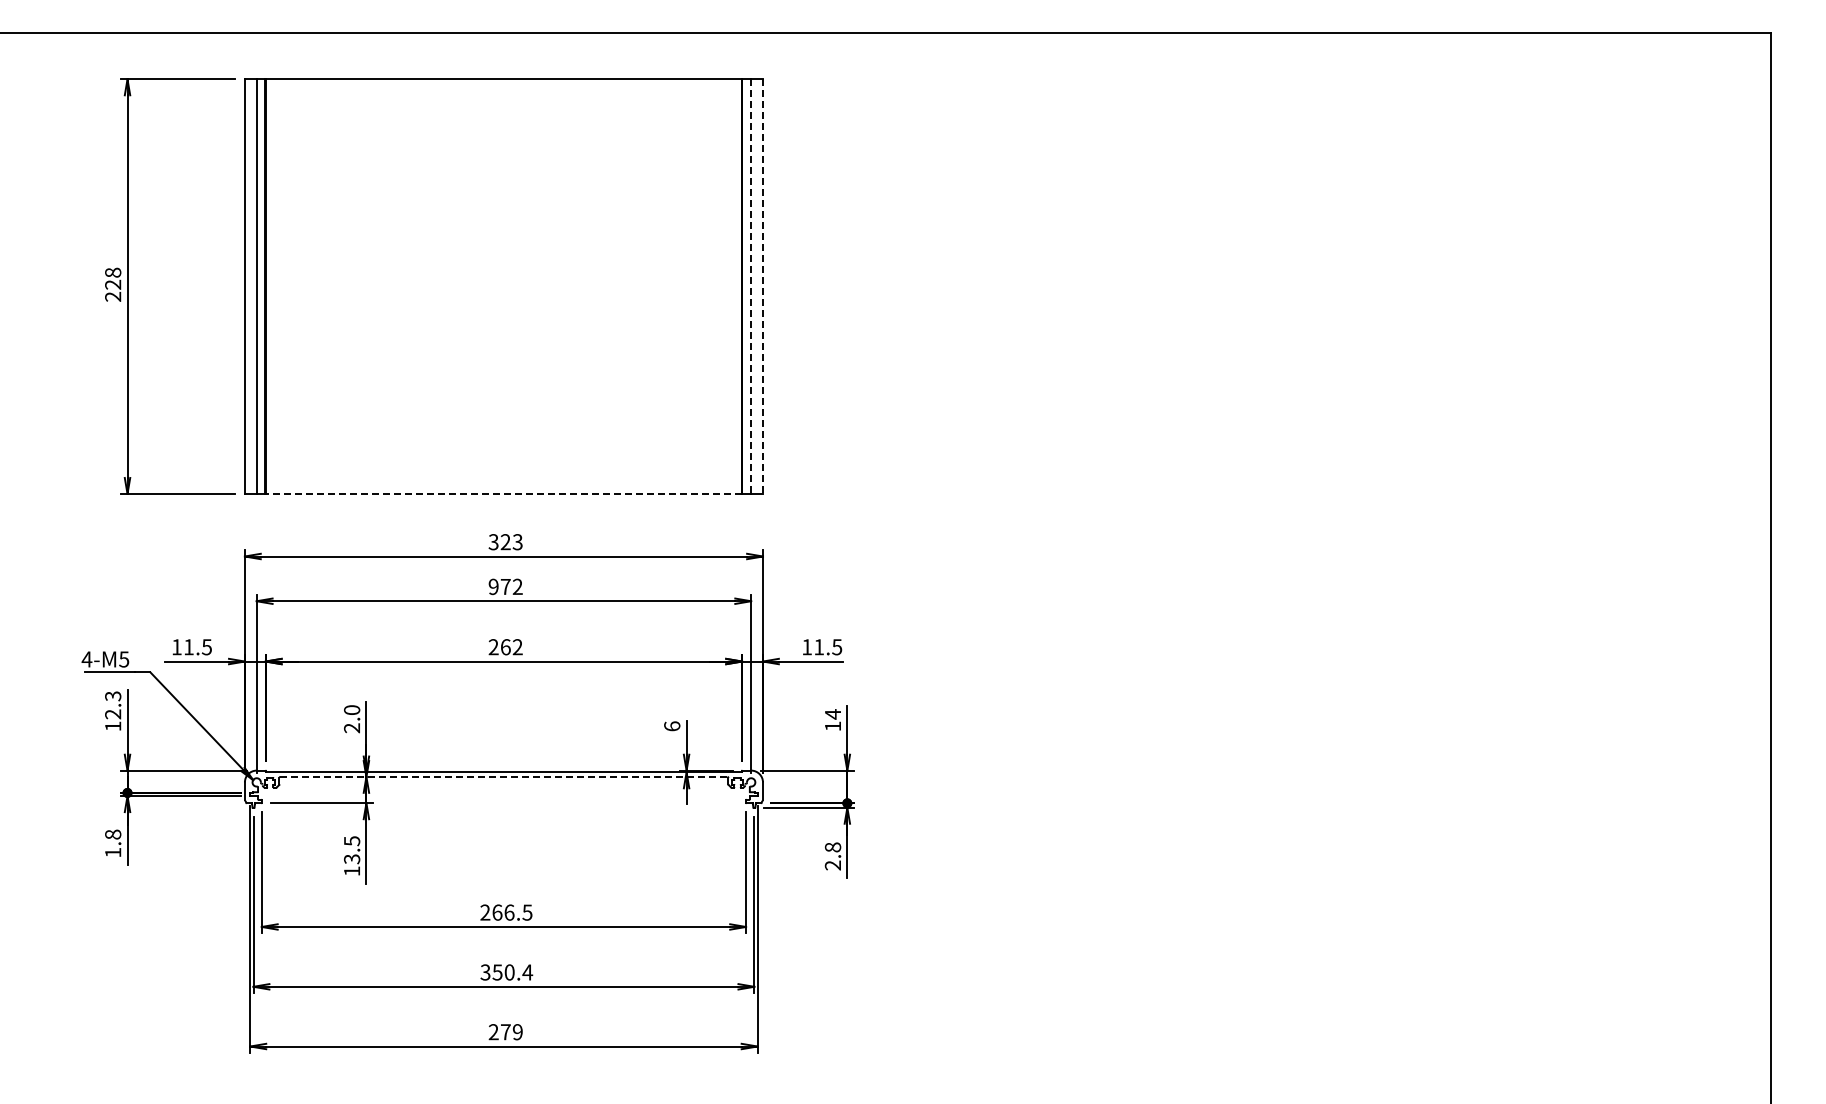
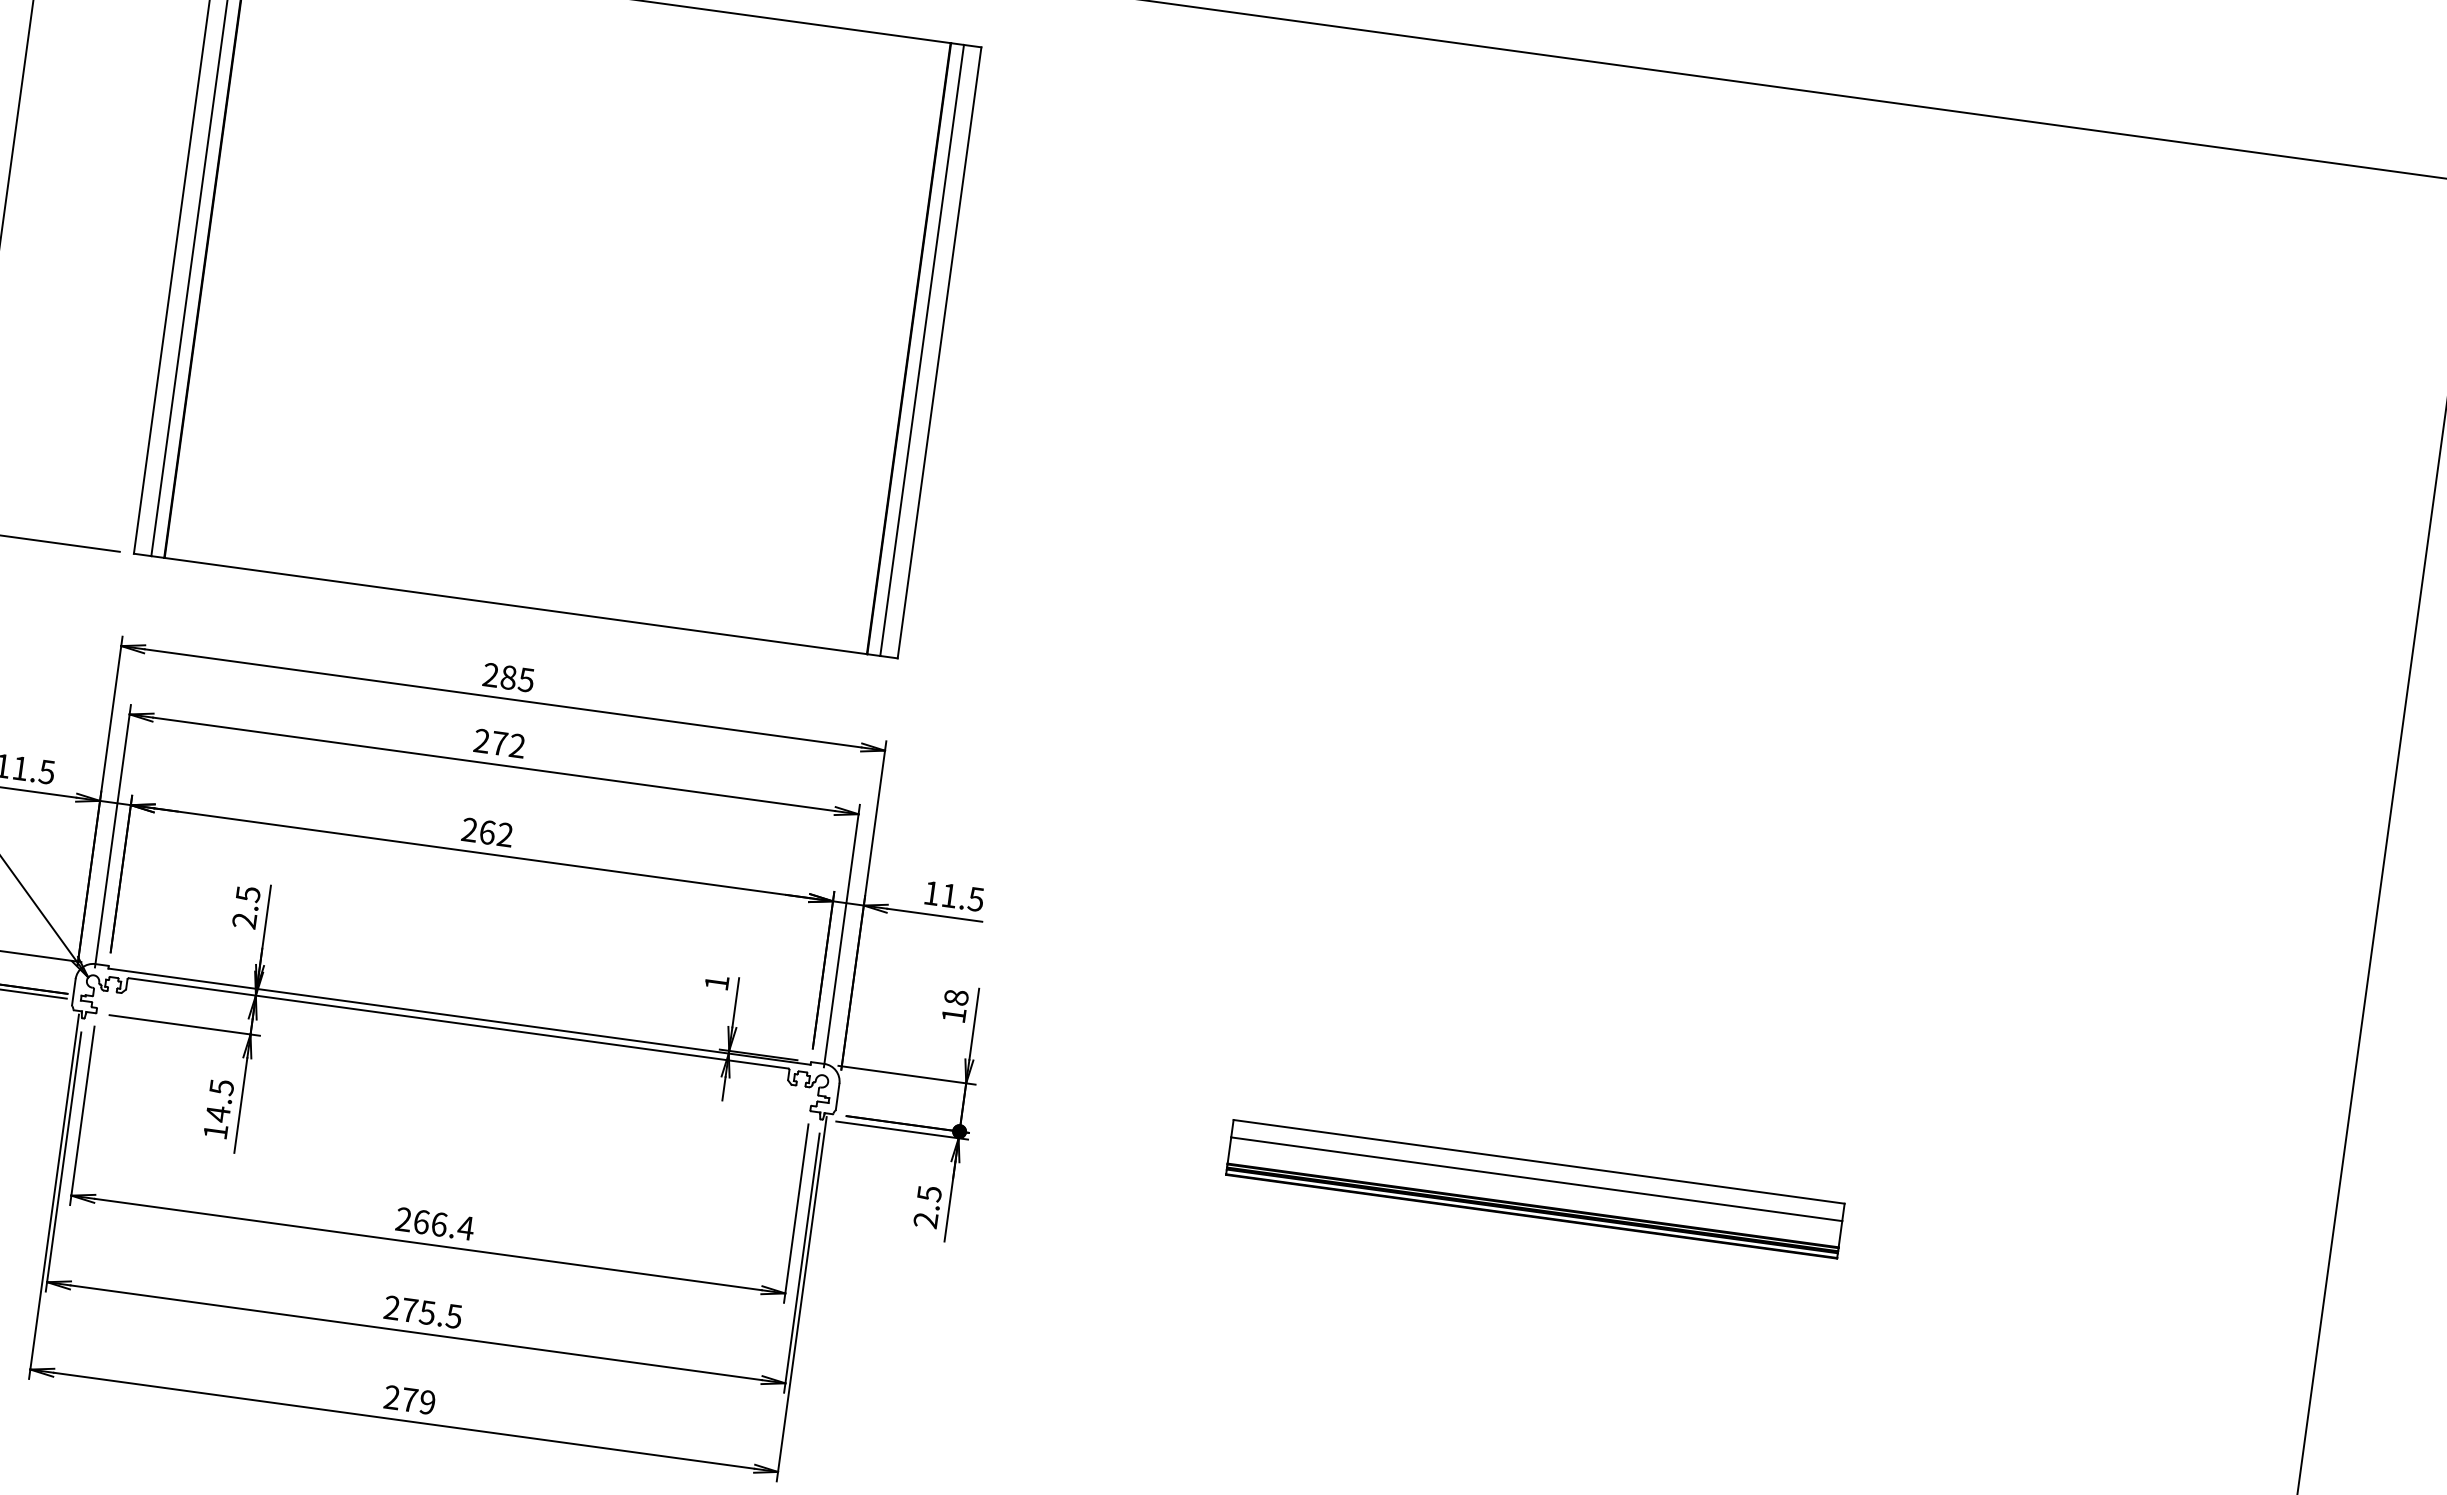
line: (751, 287) -> (922, 351), dashed -> solid
line: (763, 287) -> (940, 354), dashed -> solid
line: (503, 493) -> (515, 605), dashed -> solid
text: (505, 542) -> (508, 678), 323 -> 285
text: (493, 587) -> (481, 741), 972 -> 272
text: (352, 710) -> (248, 894), 2.0 -> 2.5
text: (832, 714) -> (955, 997), 14 -> 18
text: (672, 726) -> (717, 983), 6 -> 1
line: (503, 776) -> (458, 1022), dashed -> solid
part: (1235, 789) -> (1534, 1189), added
text: (832, 847) -> (928, 1193), 2.8 -> 2.5
text: (352, 858) -> (218, 1113), 13.5 -> 14.5
text: (527, 912) -> (465, 1227), 266.5 -> 266.4
text: (506, 972) -> (422, 1312), 350.4 -> 275.5

